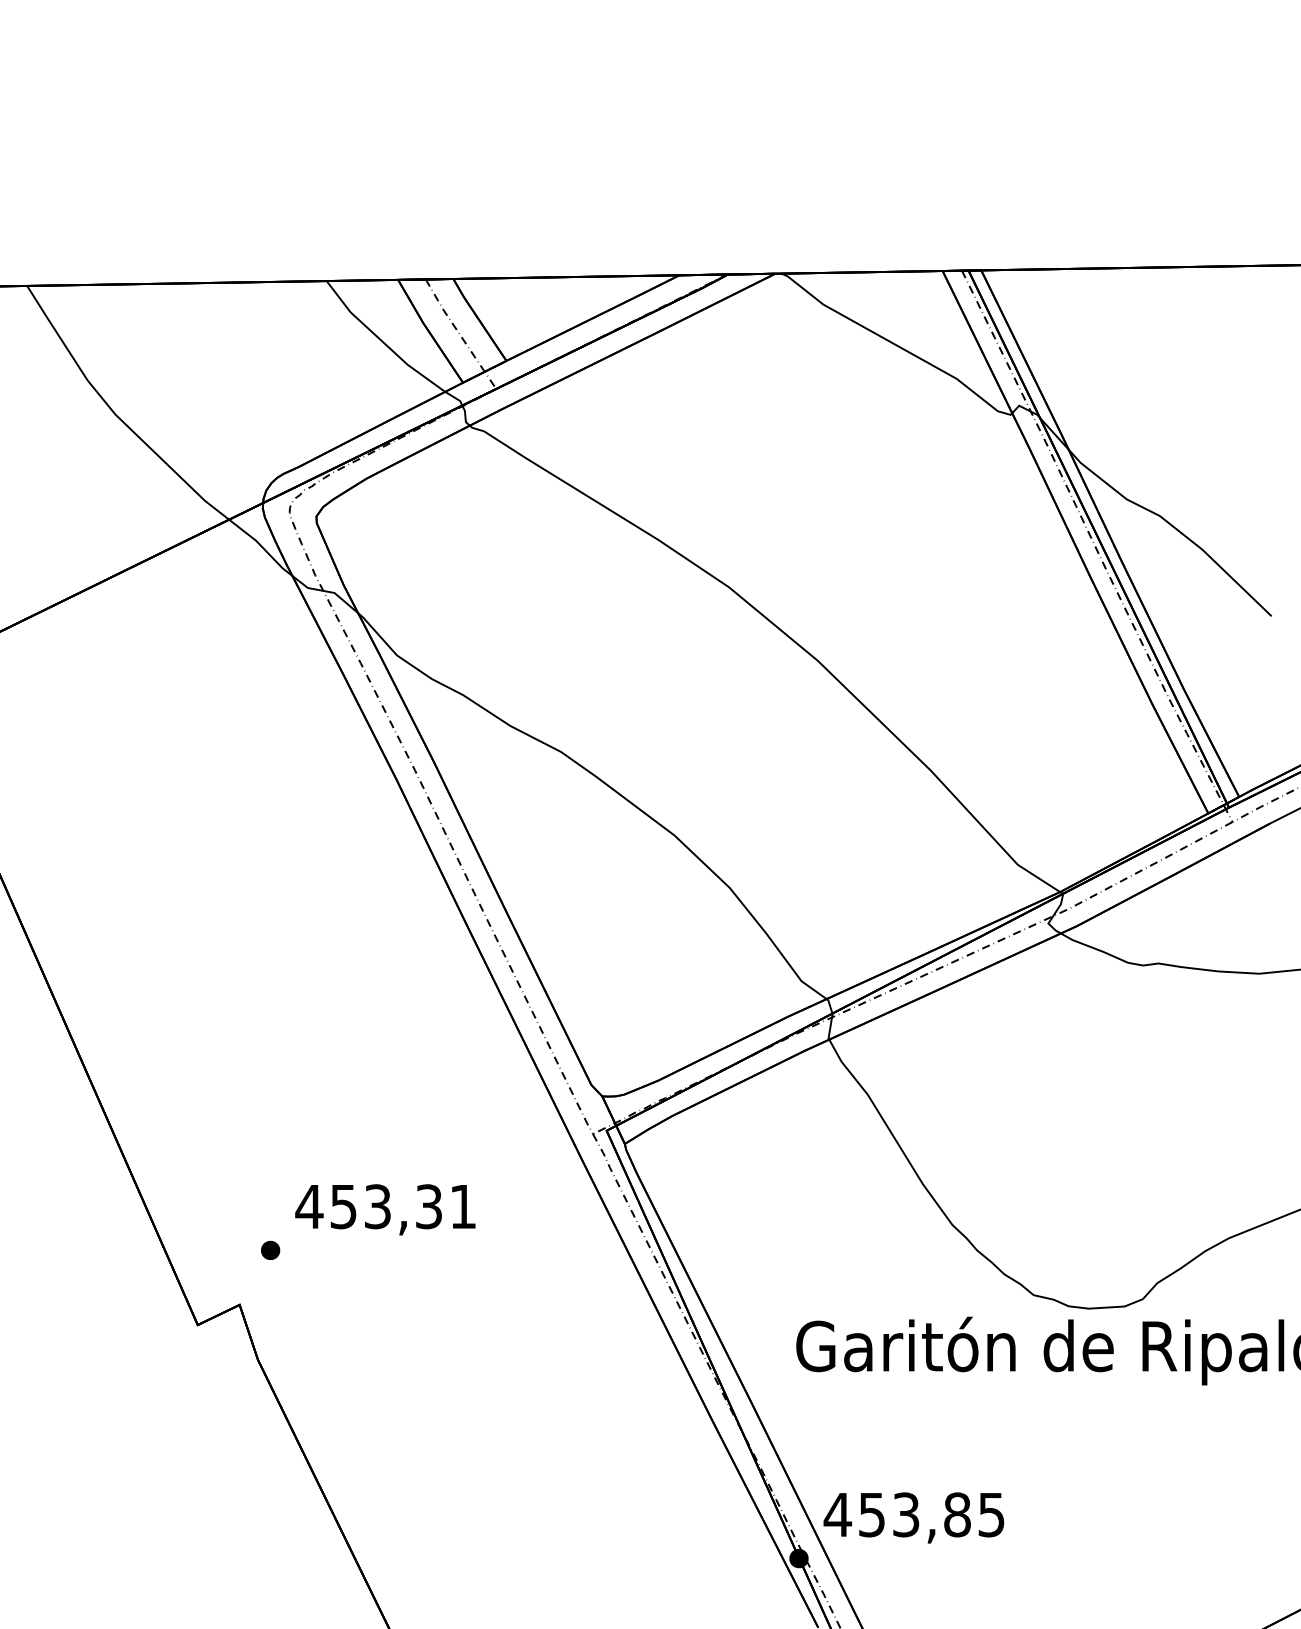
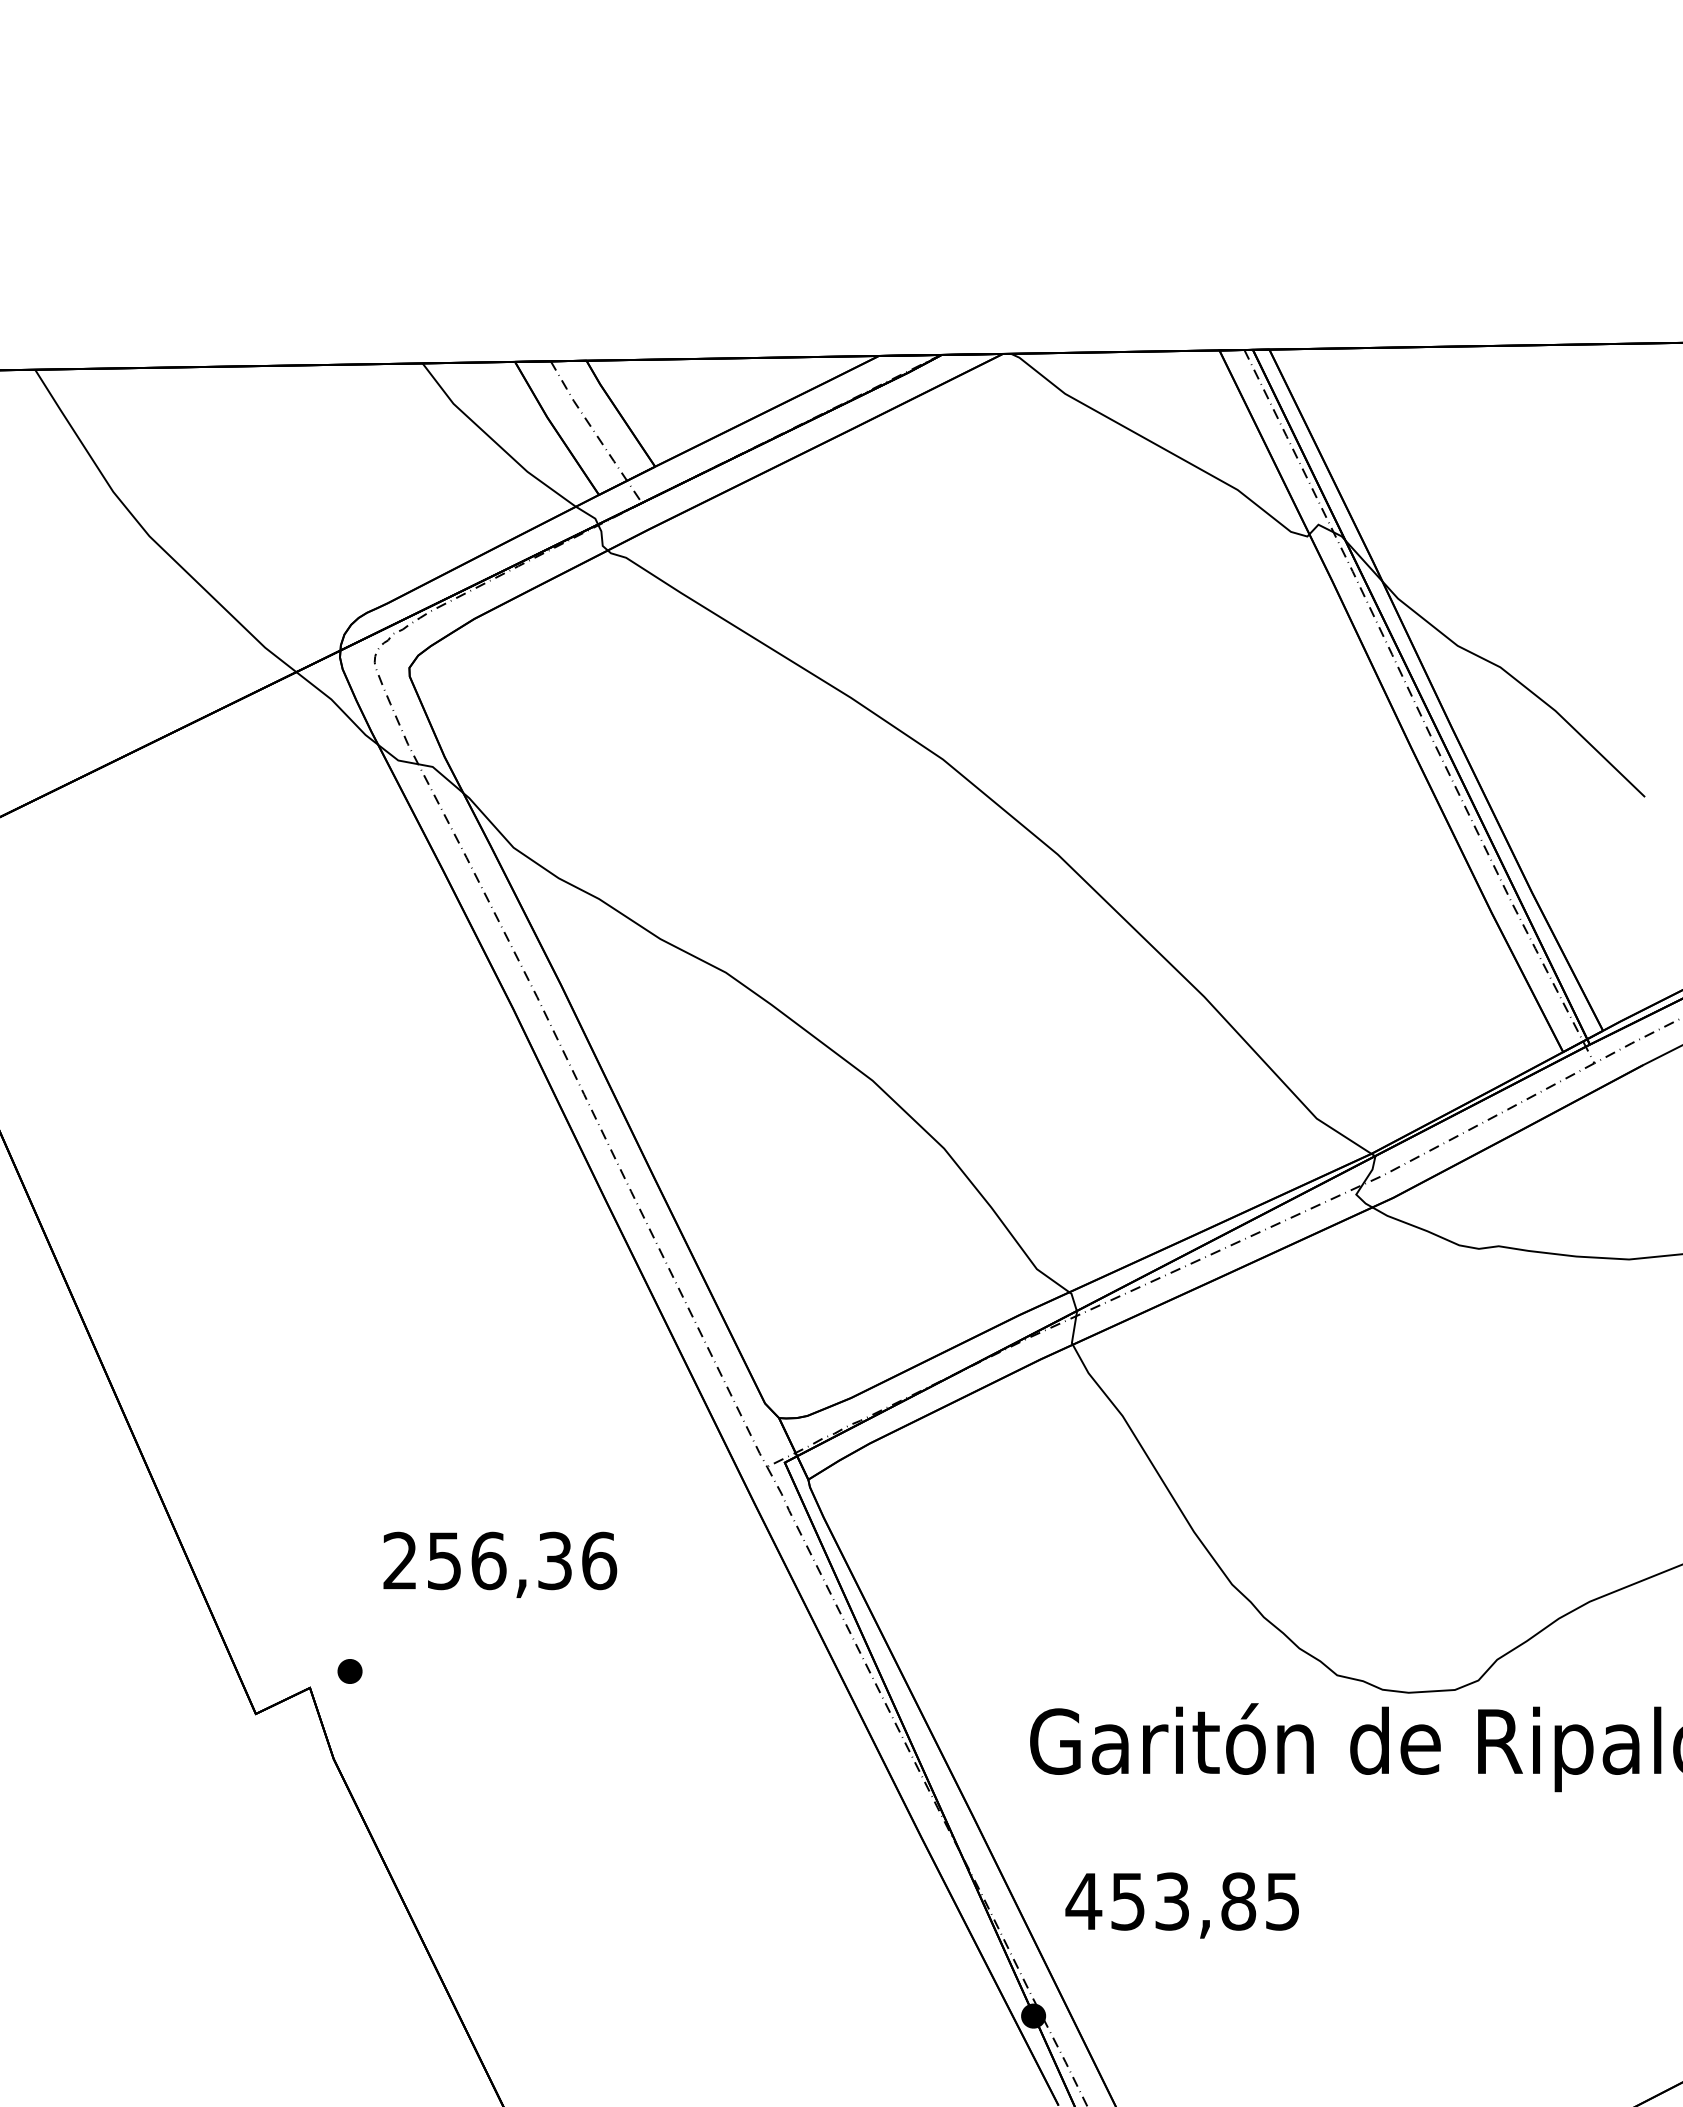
text: (386, 1206) -> (499, 1560), 453,31 -> 256,36
part: (270, 1250) -> (349, 1671), moved
text: (913, 1517) -> (1181, 1905), moved

